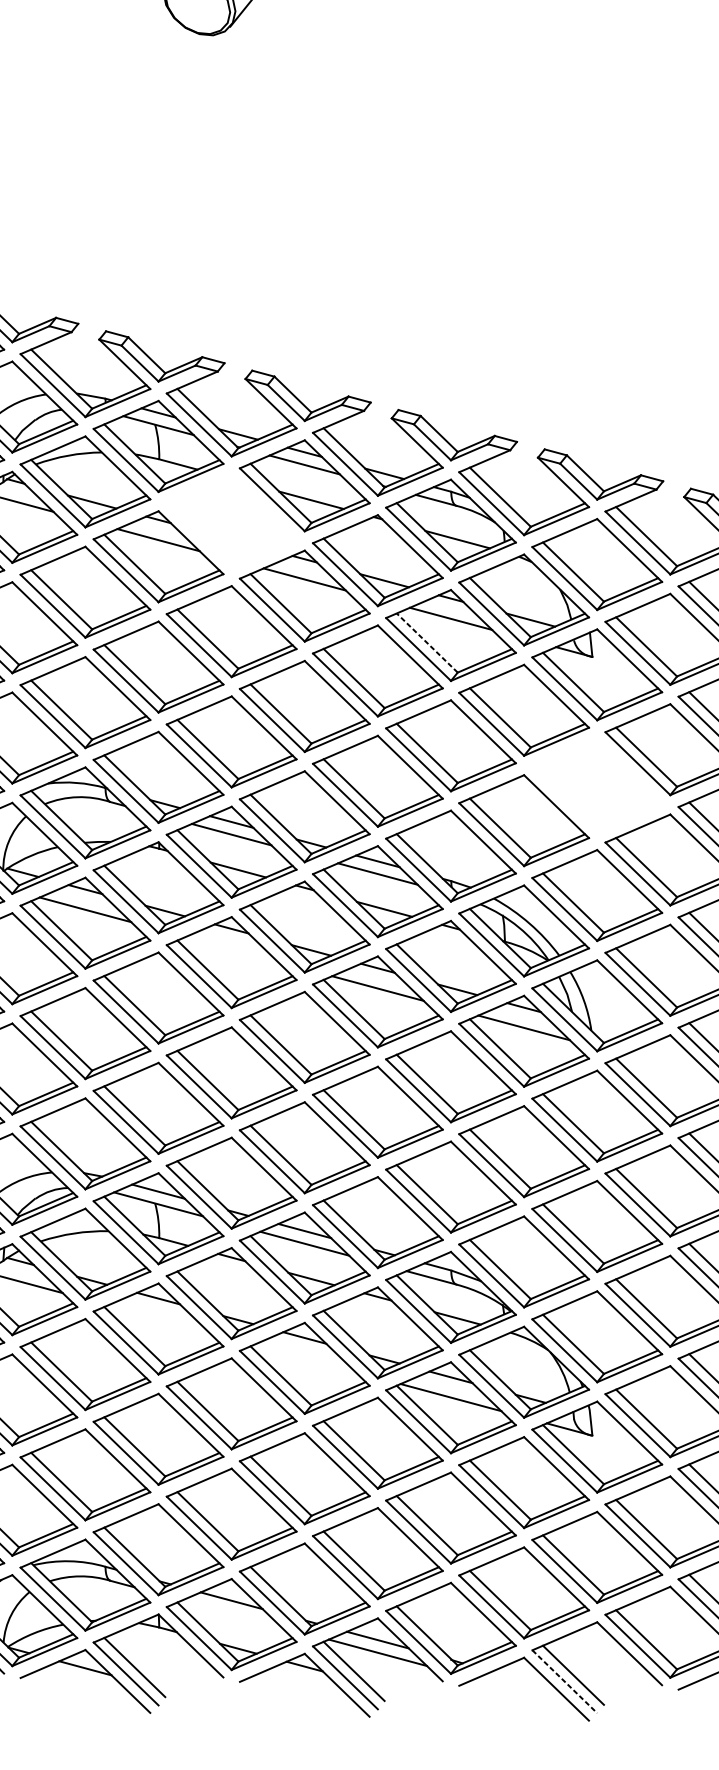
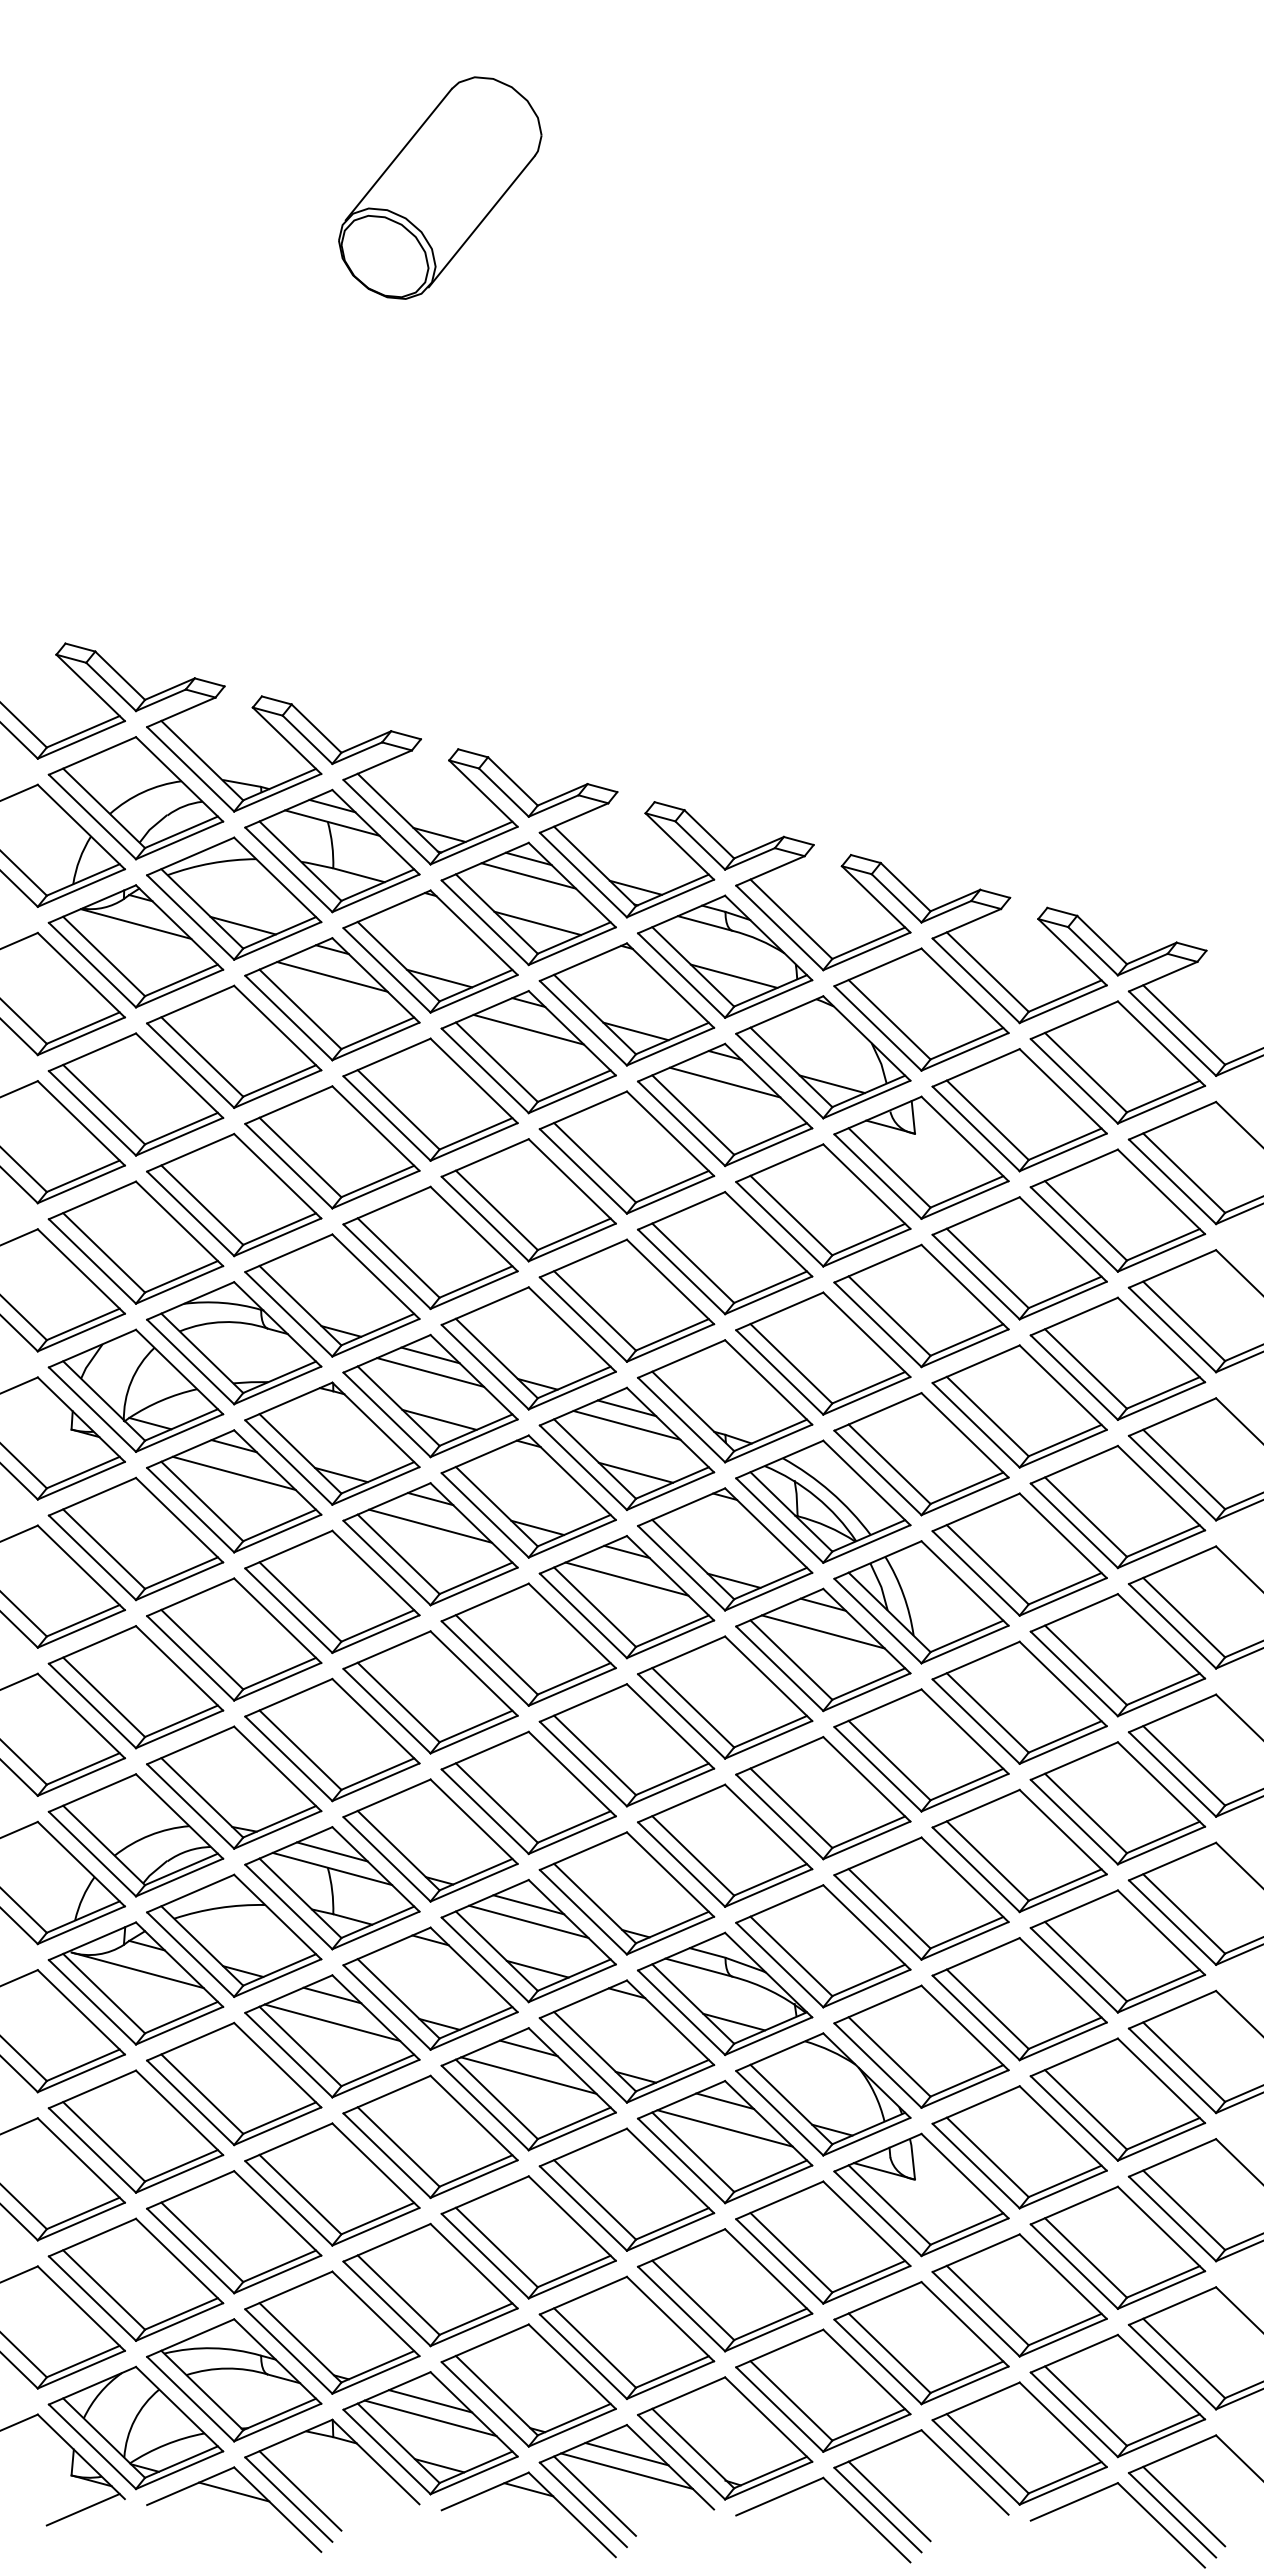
part: (231, 521) -> (430, 951), added
line: (426, 642) -> (692, 1114), dashed -> solid
part: (597, 784) -> (921, 1305), added
line: (231, 948) -> (430, 1525), added
line: (158, 1318) -> (332, 2022), added
line: (304, 1358) -> (528, 2075), added
line: (231, 1613) -> (430, 2418), added
line: (564, 1682) -> (877, 2510), dashed -> solid

